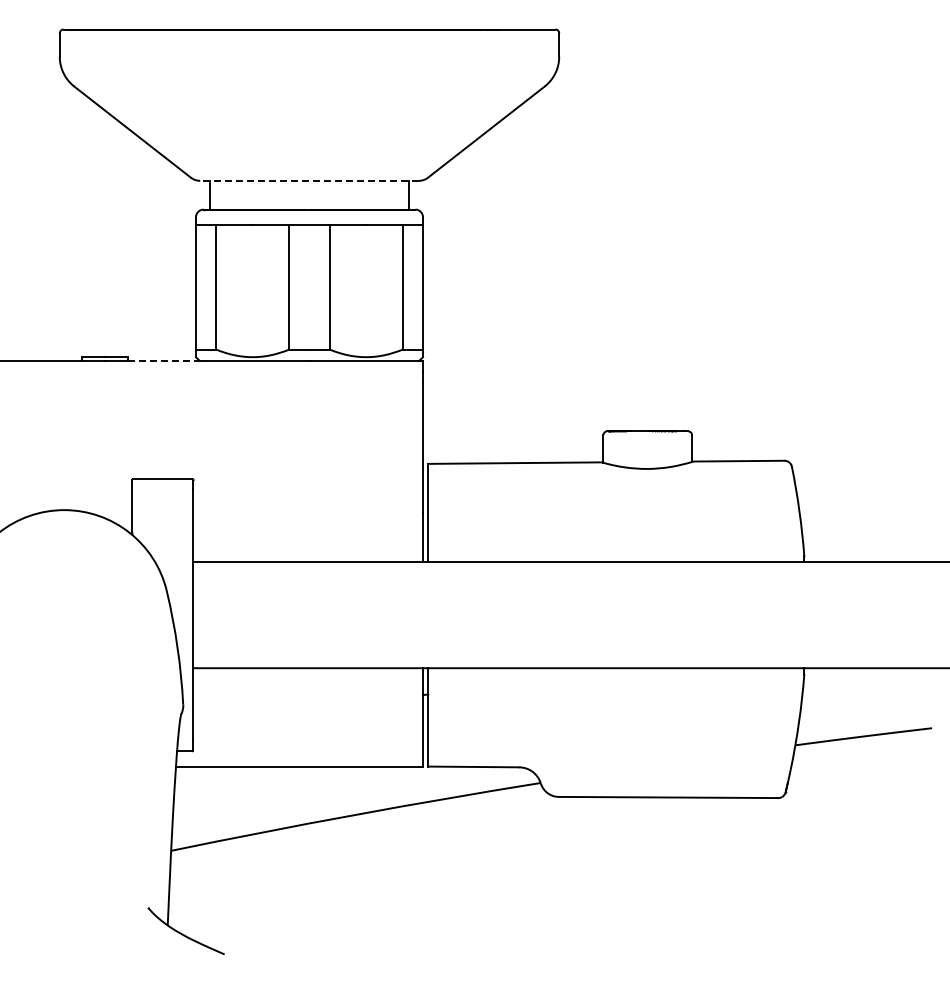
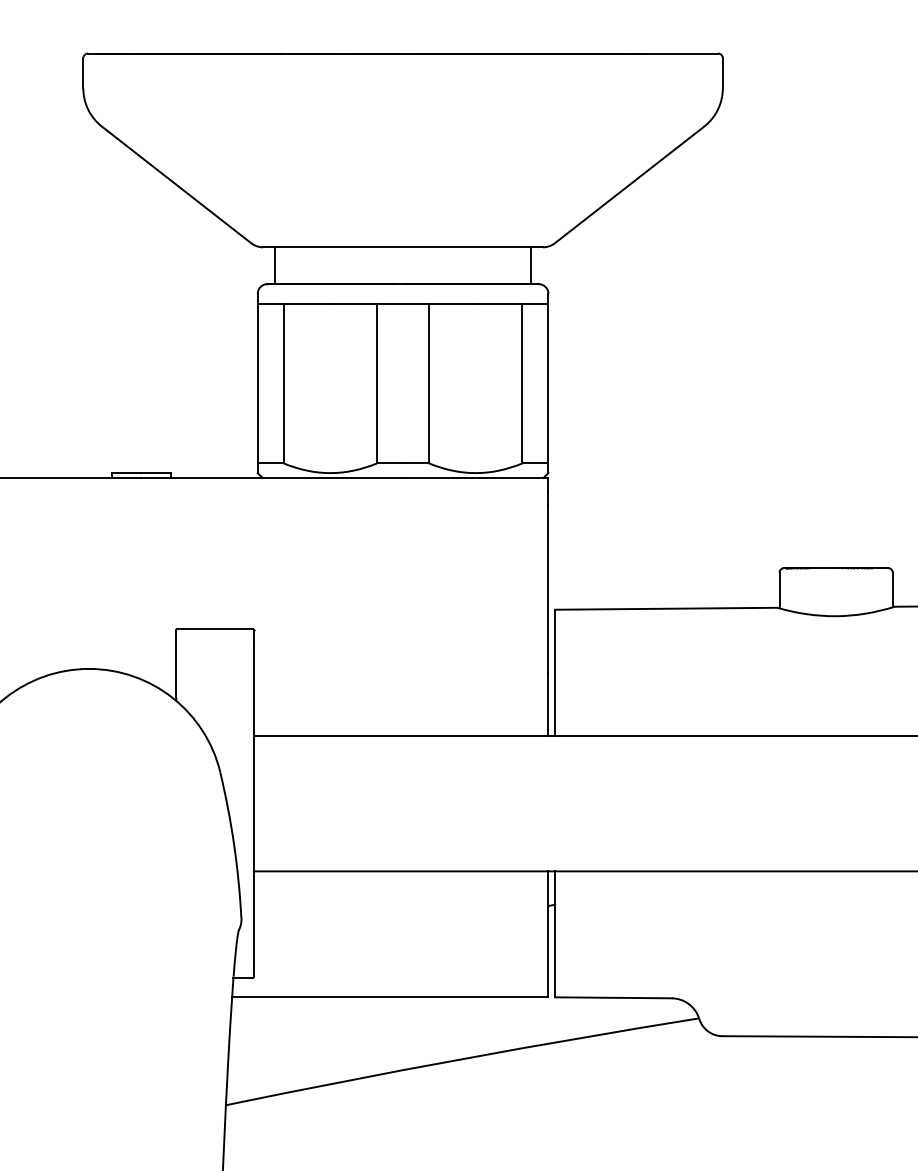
line: (309, 180) -> (403, 246), dashed -> solid
line: (163, 360) -> (216, 477), dashed -> solid

